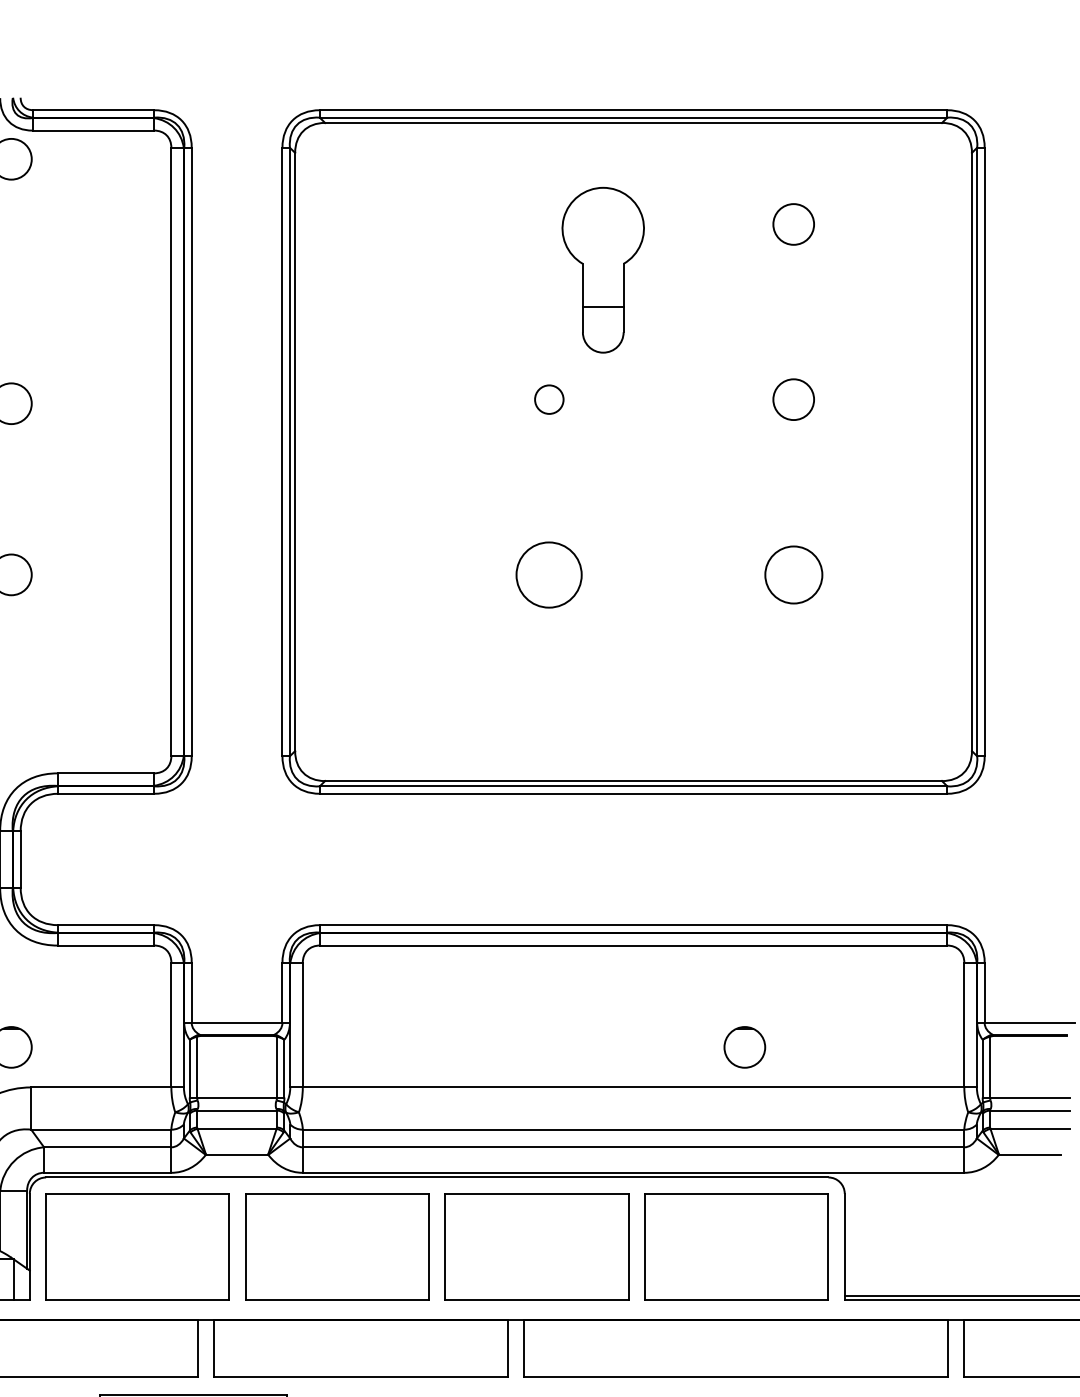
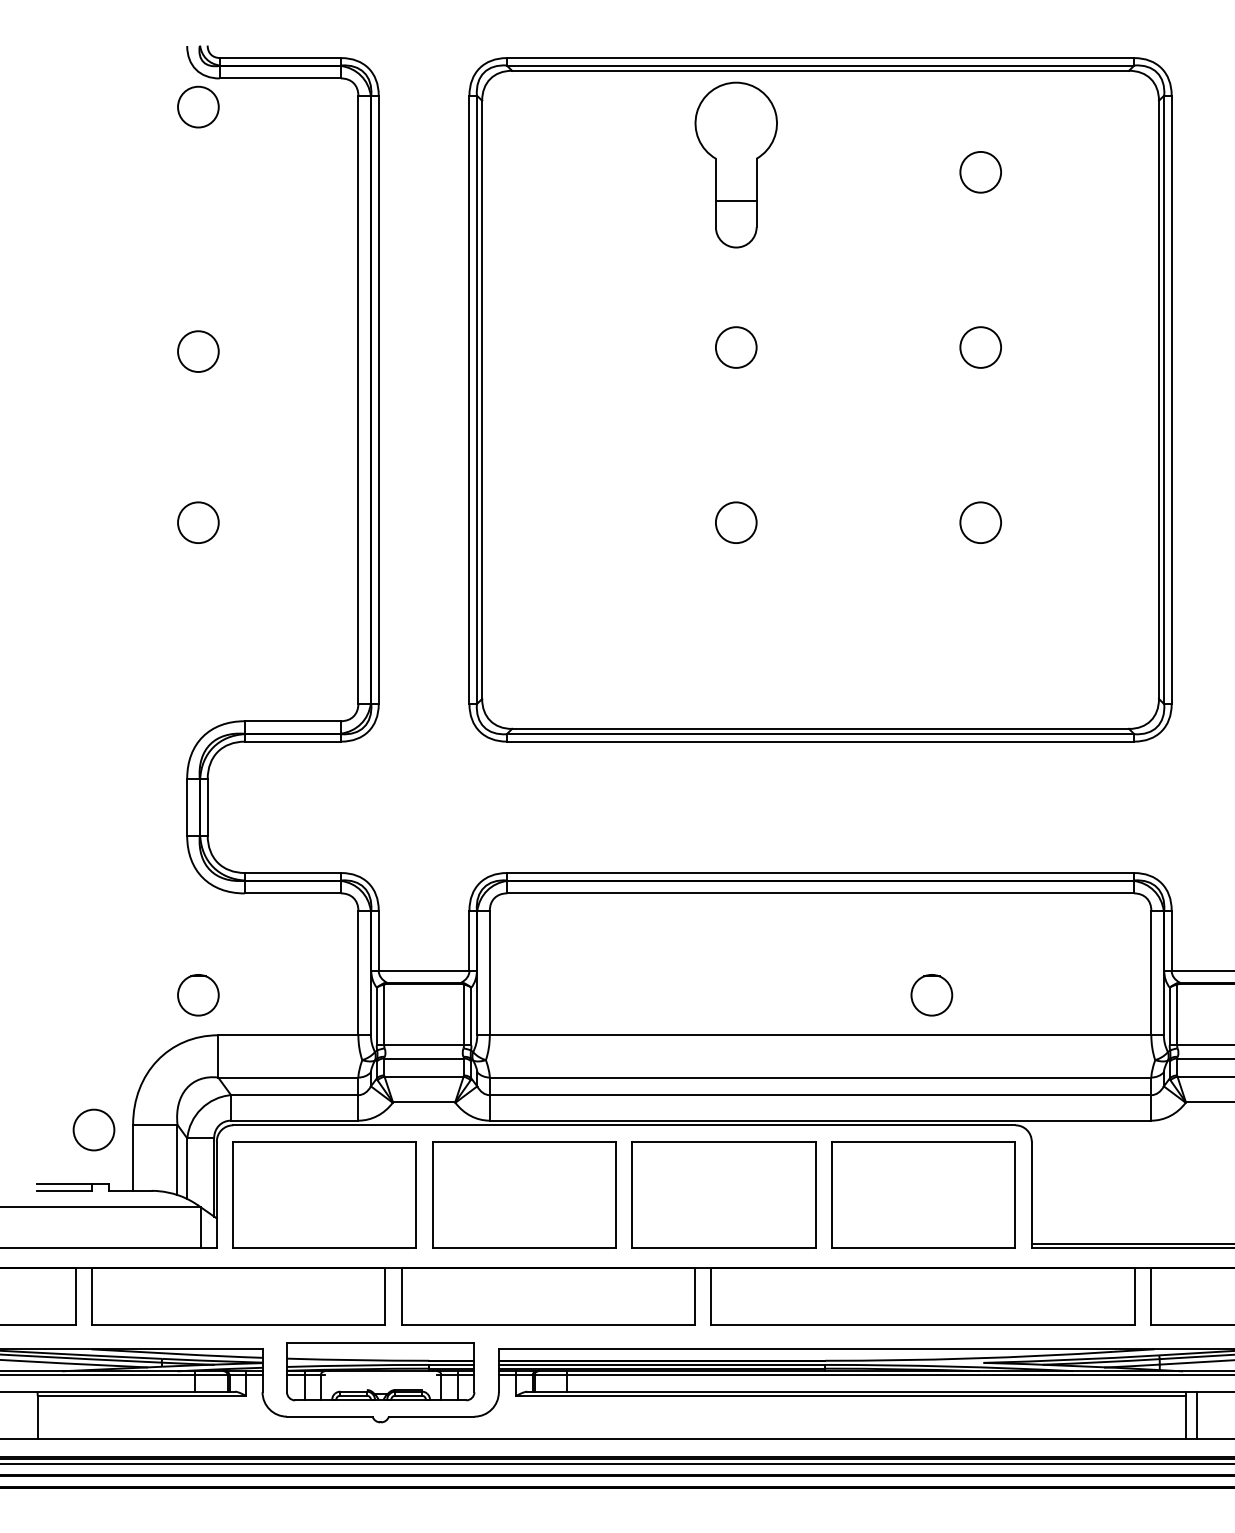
part: (602, 269) -> (735, 164), moved
circle: (549, 399) -> (736, 347), size x1.43
circle: (549, 574) -> (736, 522), size x0.62
circle: (793, 574) -> (980, 522), size x0.71

